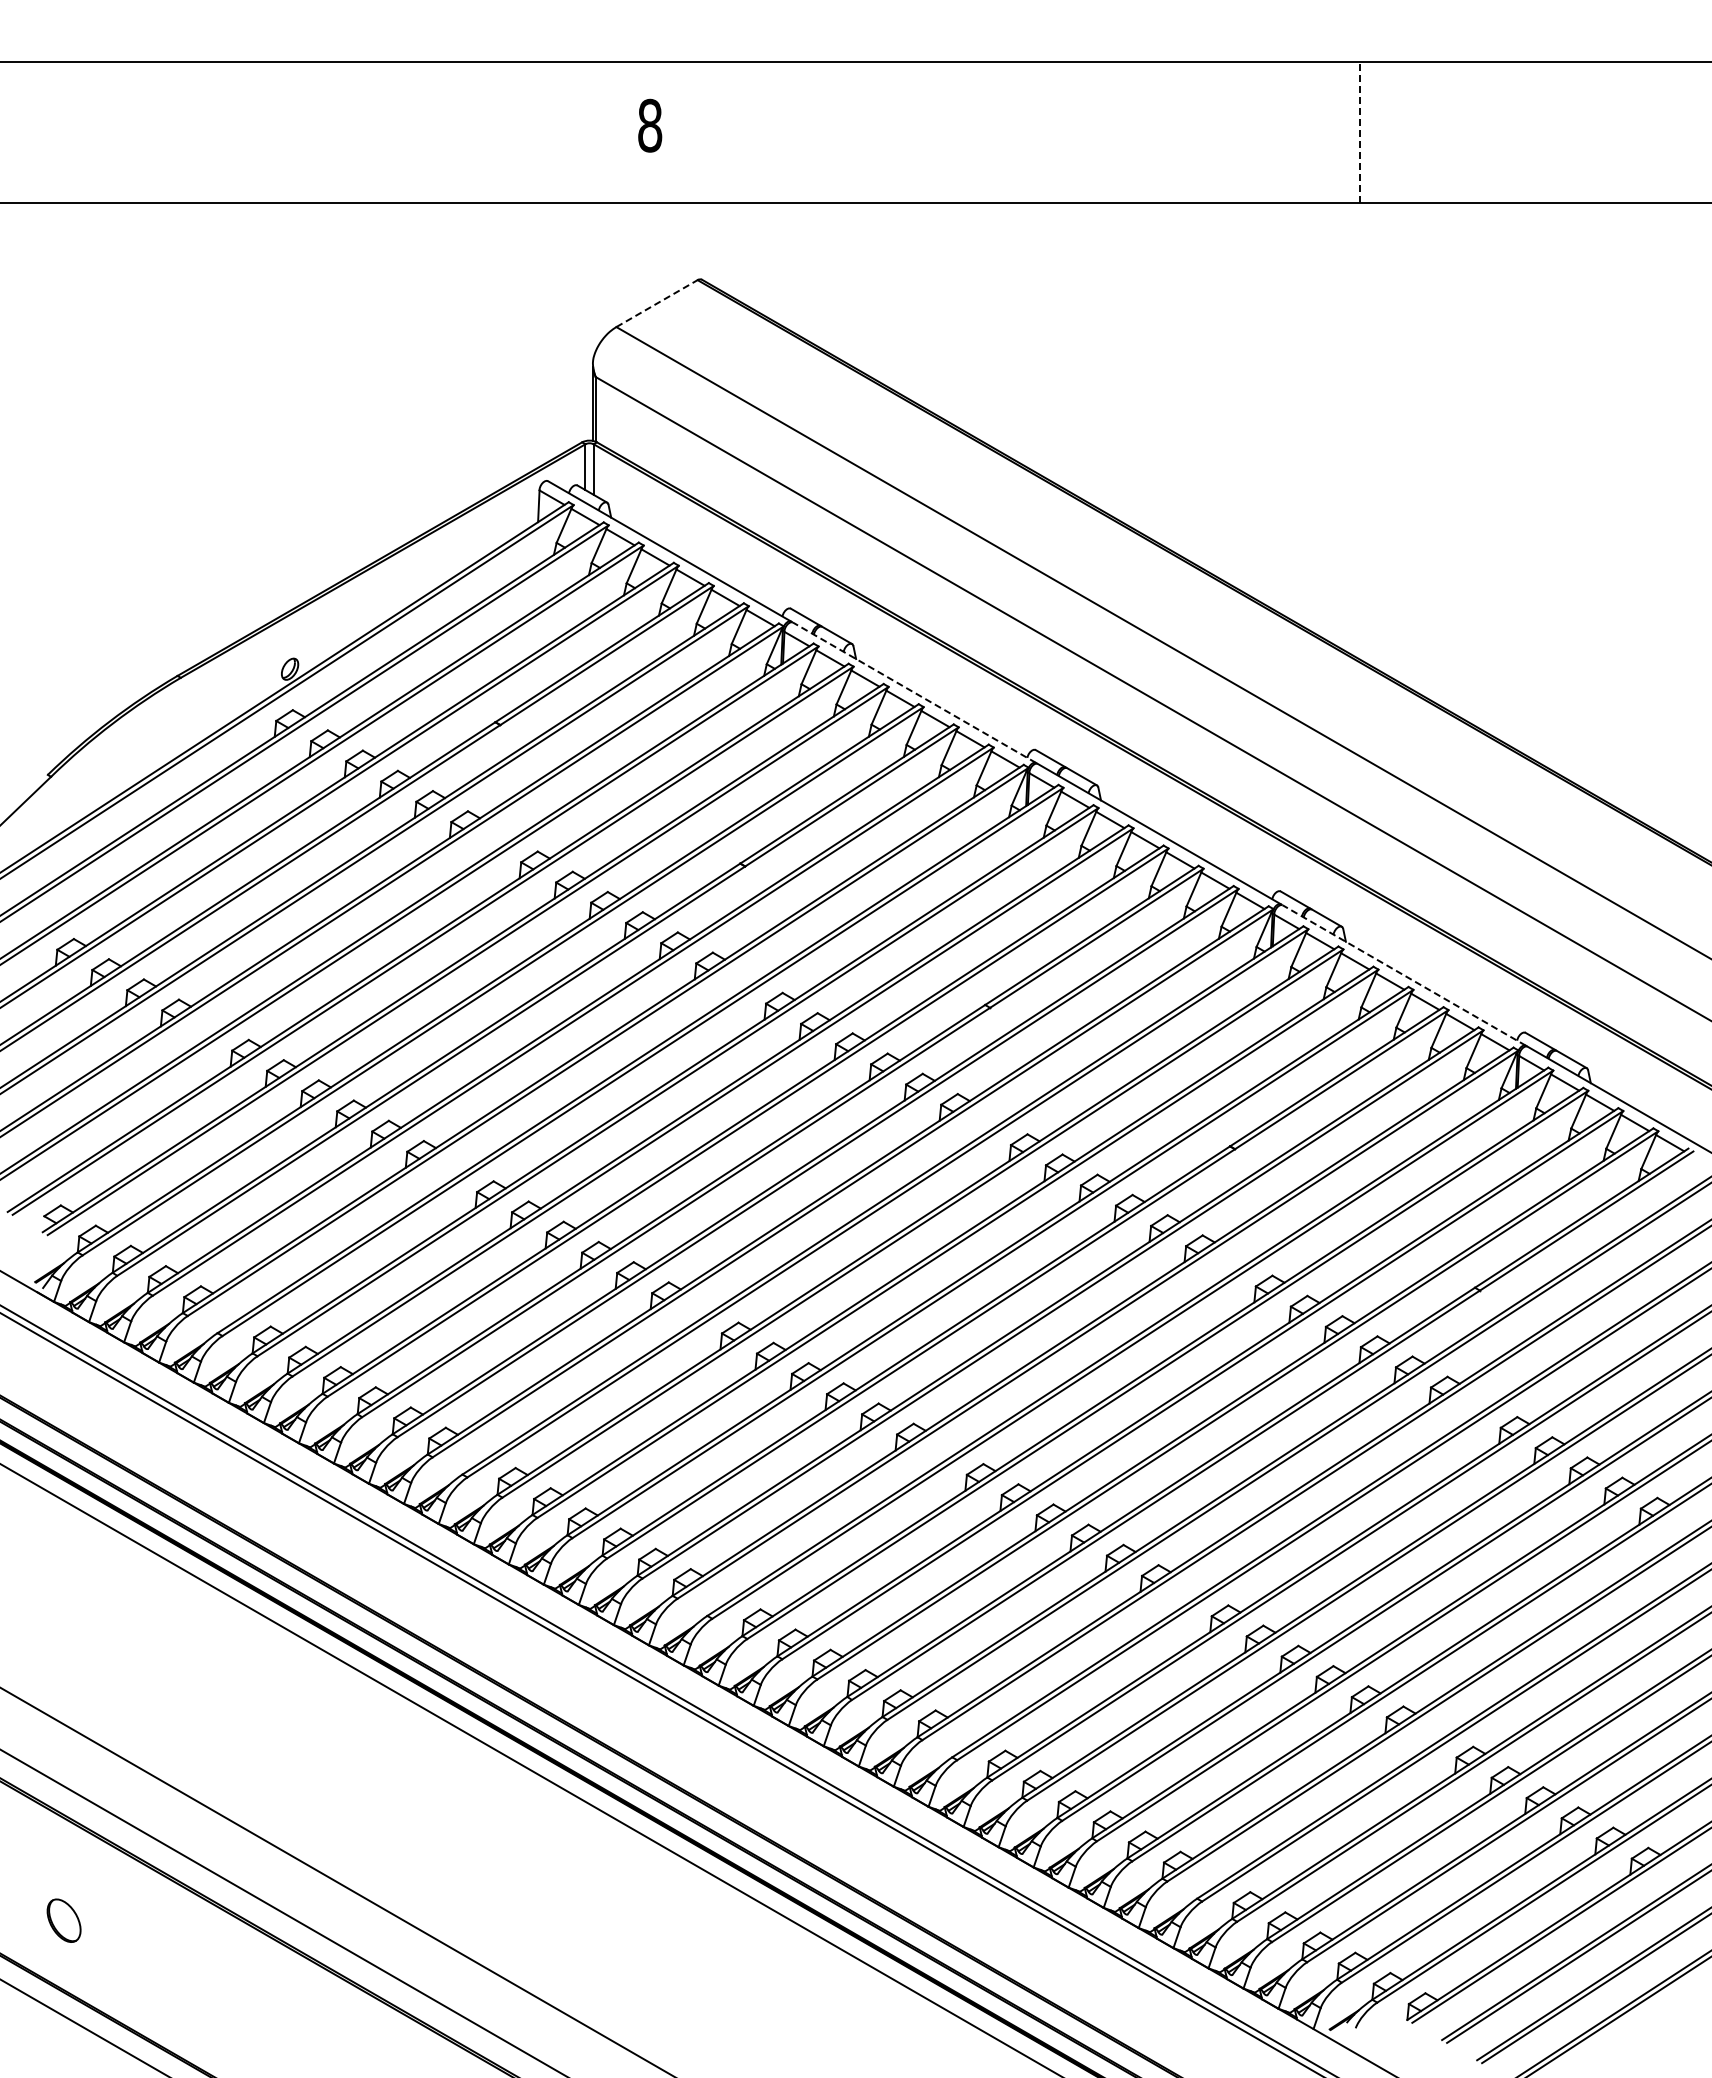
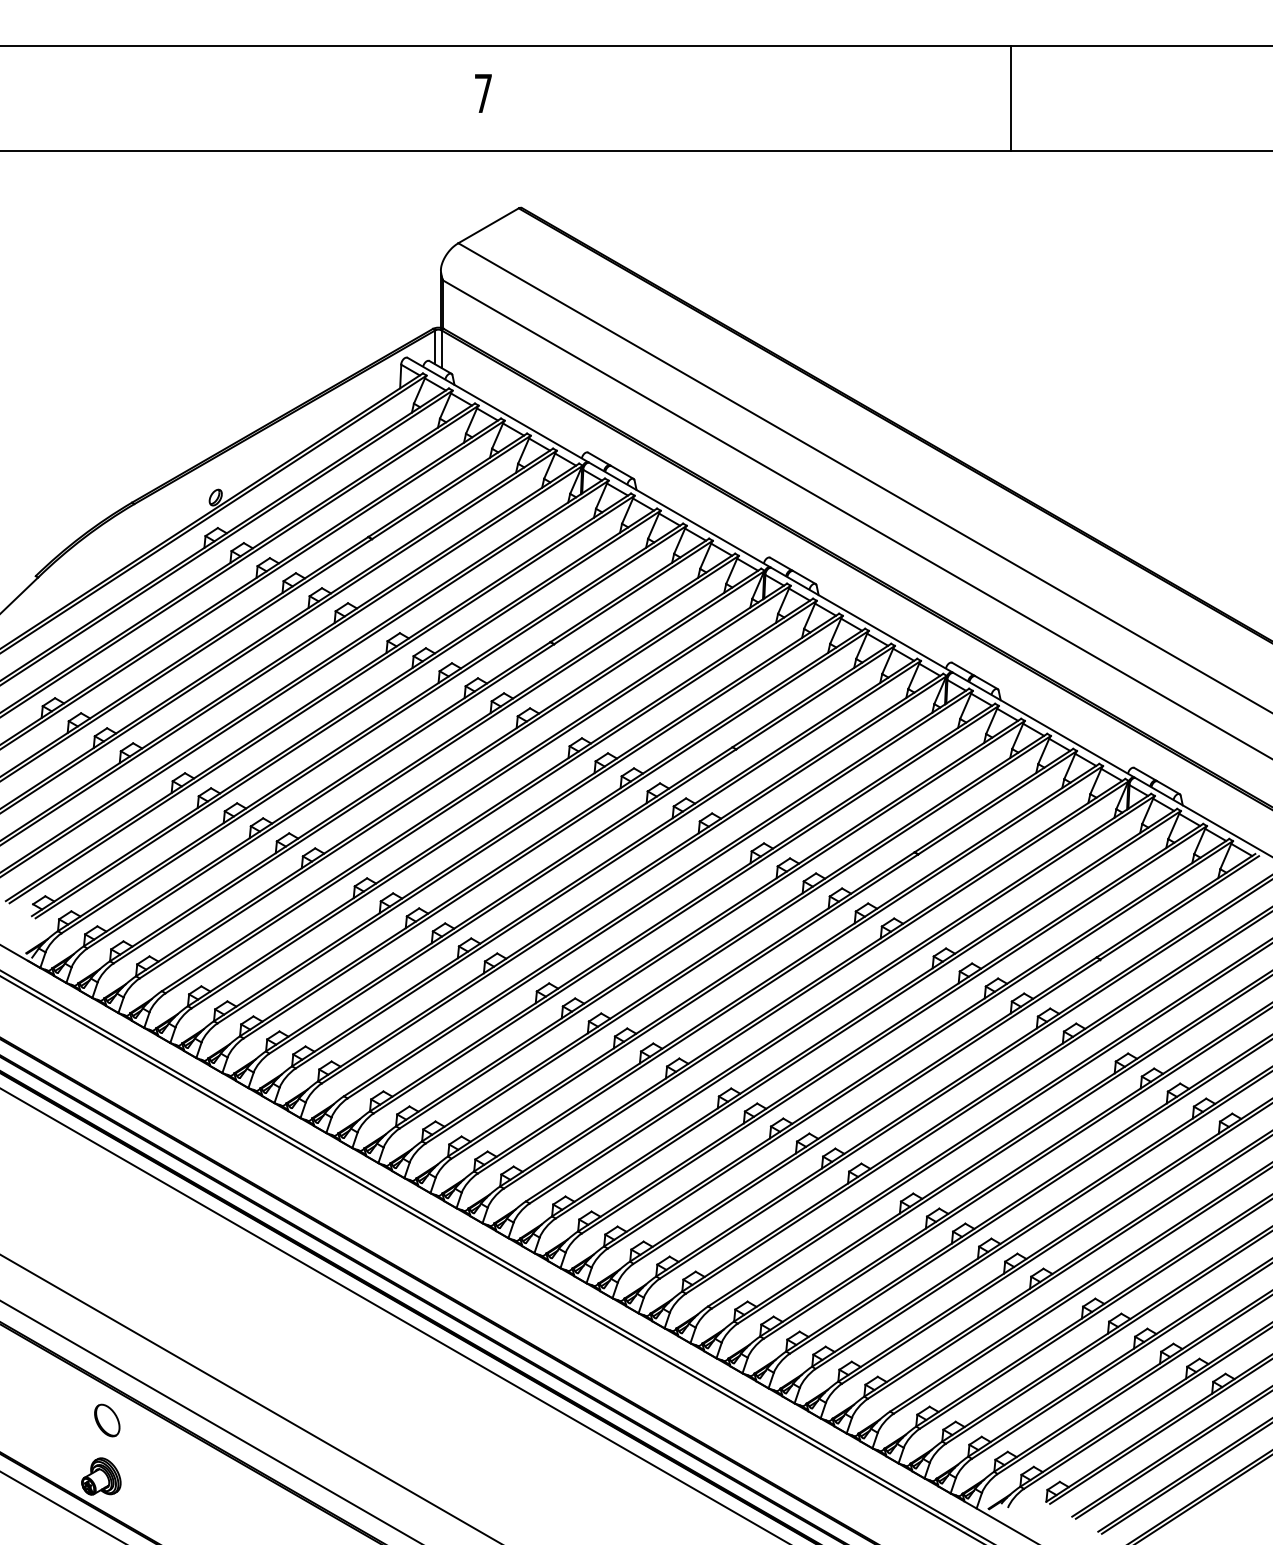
text: (650, 125) -> (483, 93), 8 -> 7
line: (1360, 132) -> (1011, 98), dashed -> solid
line: (657, 303) -> (488, 225), dashed -> solid
line: (914, 692) -> (679, 514), dashed -> solid
line: (1403, 975) -> (1043, 725), dashed -> solid
part: (63, 1920) -> (106, 1420), moved
part: (135, 1985) -> (100, 1476), added

